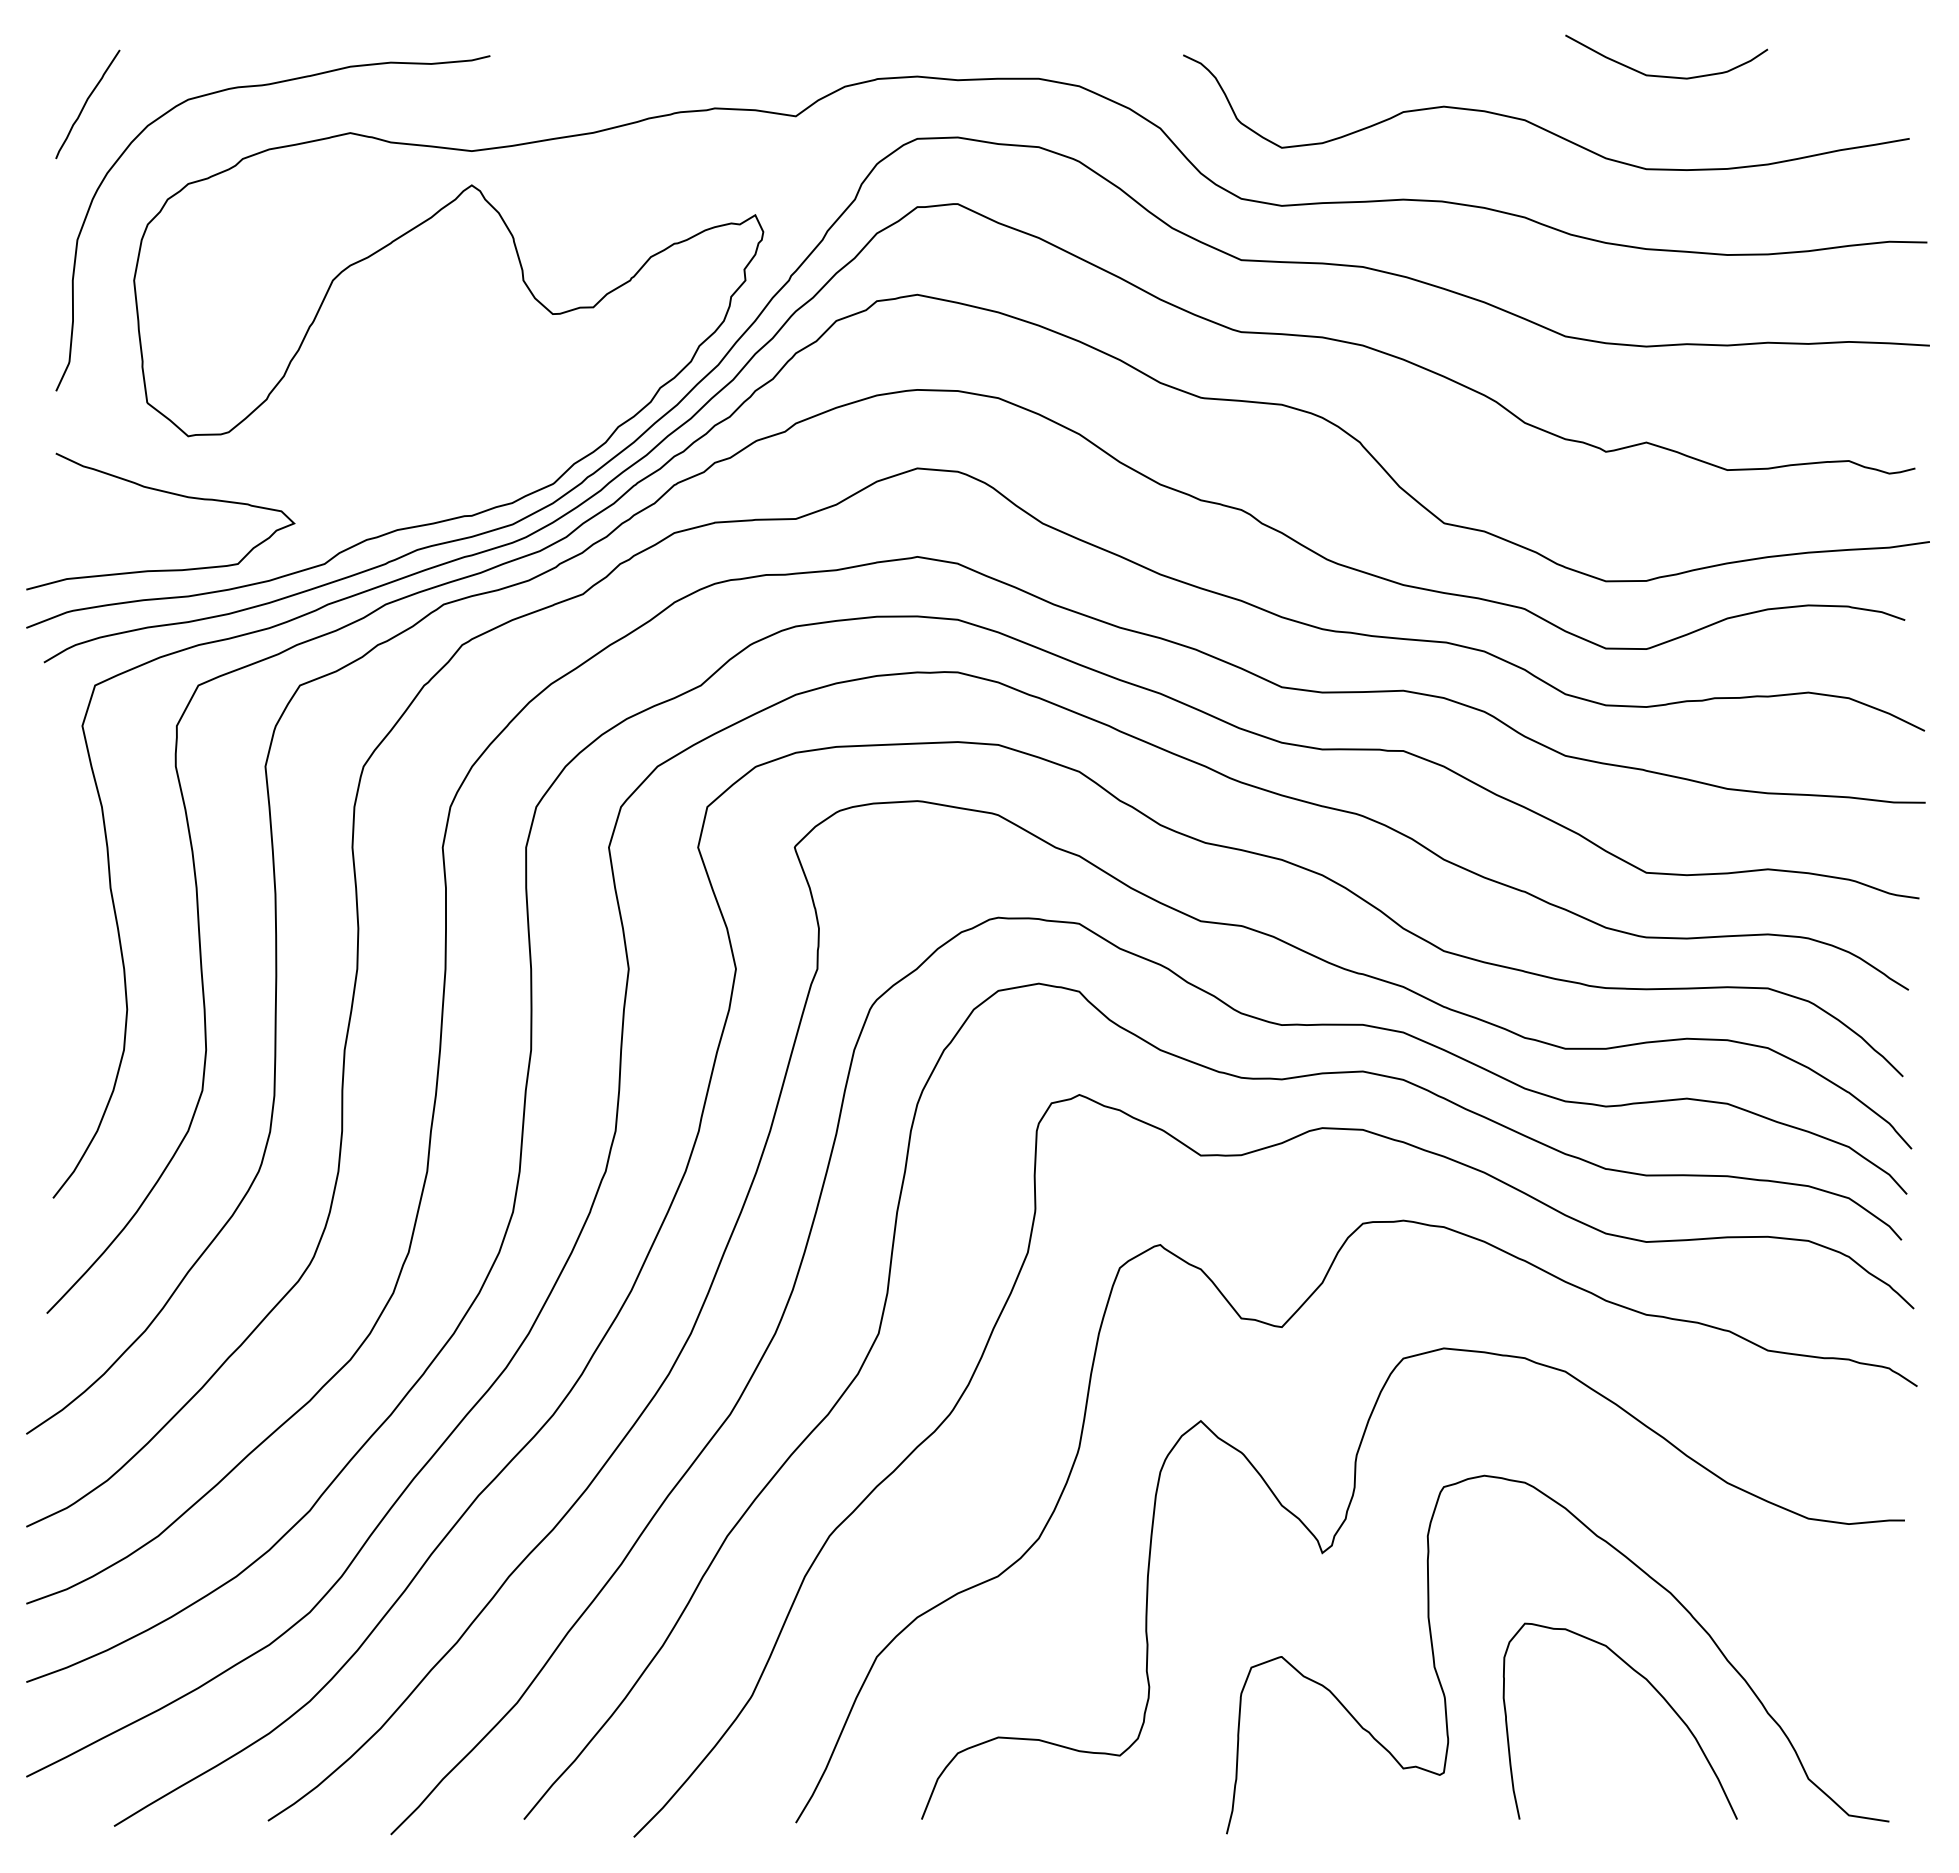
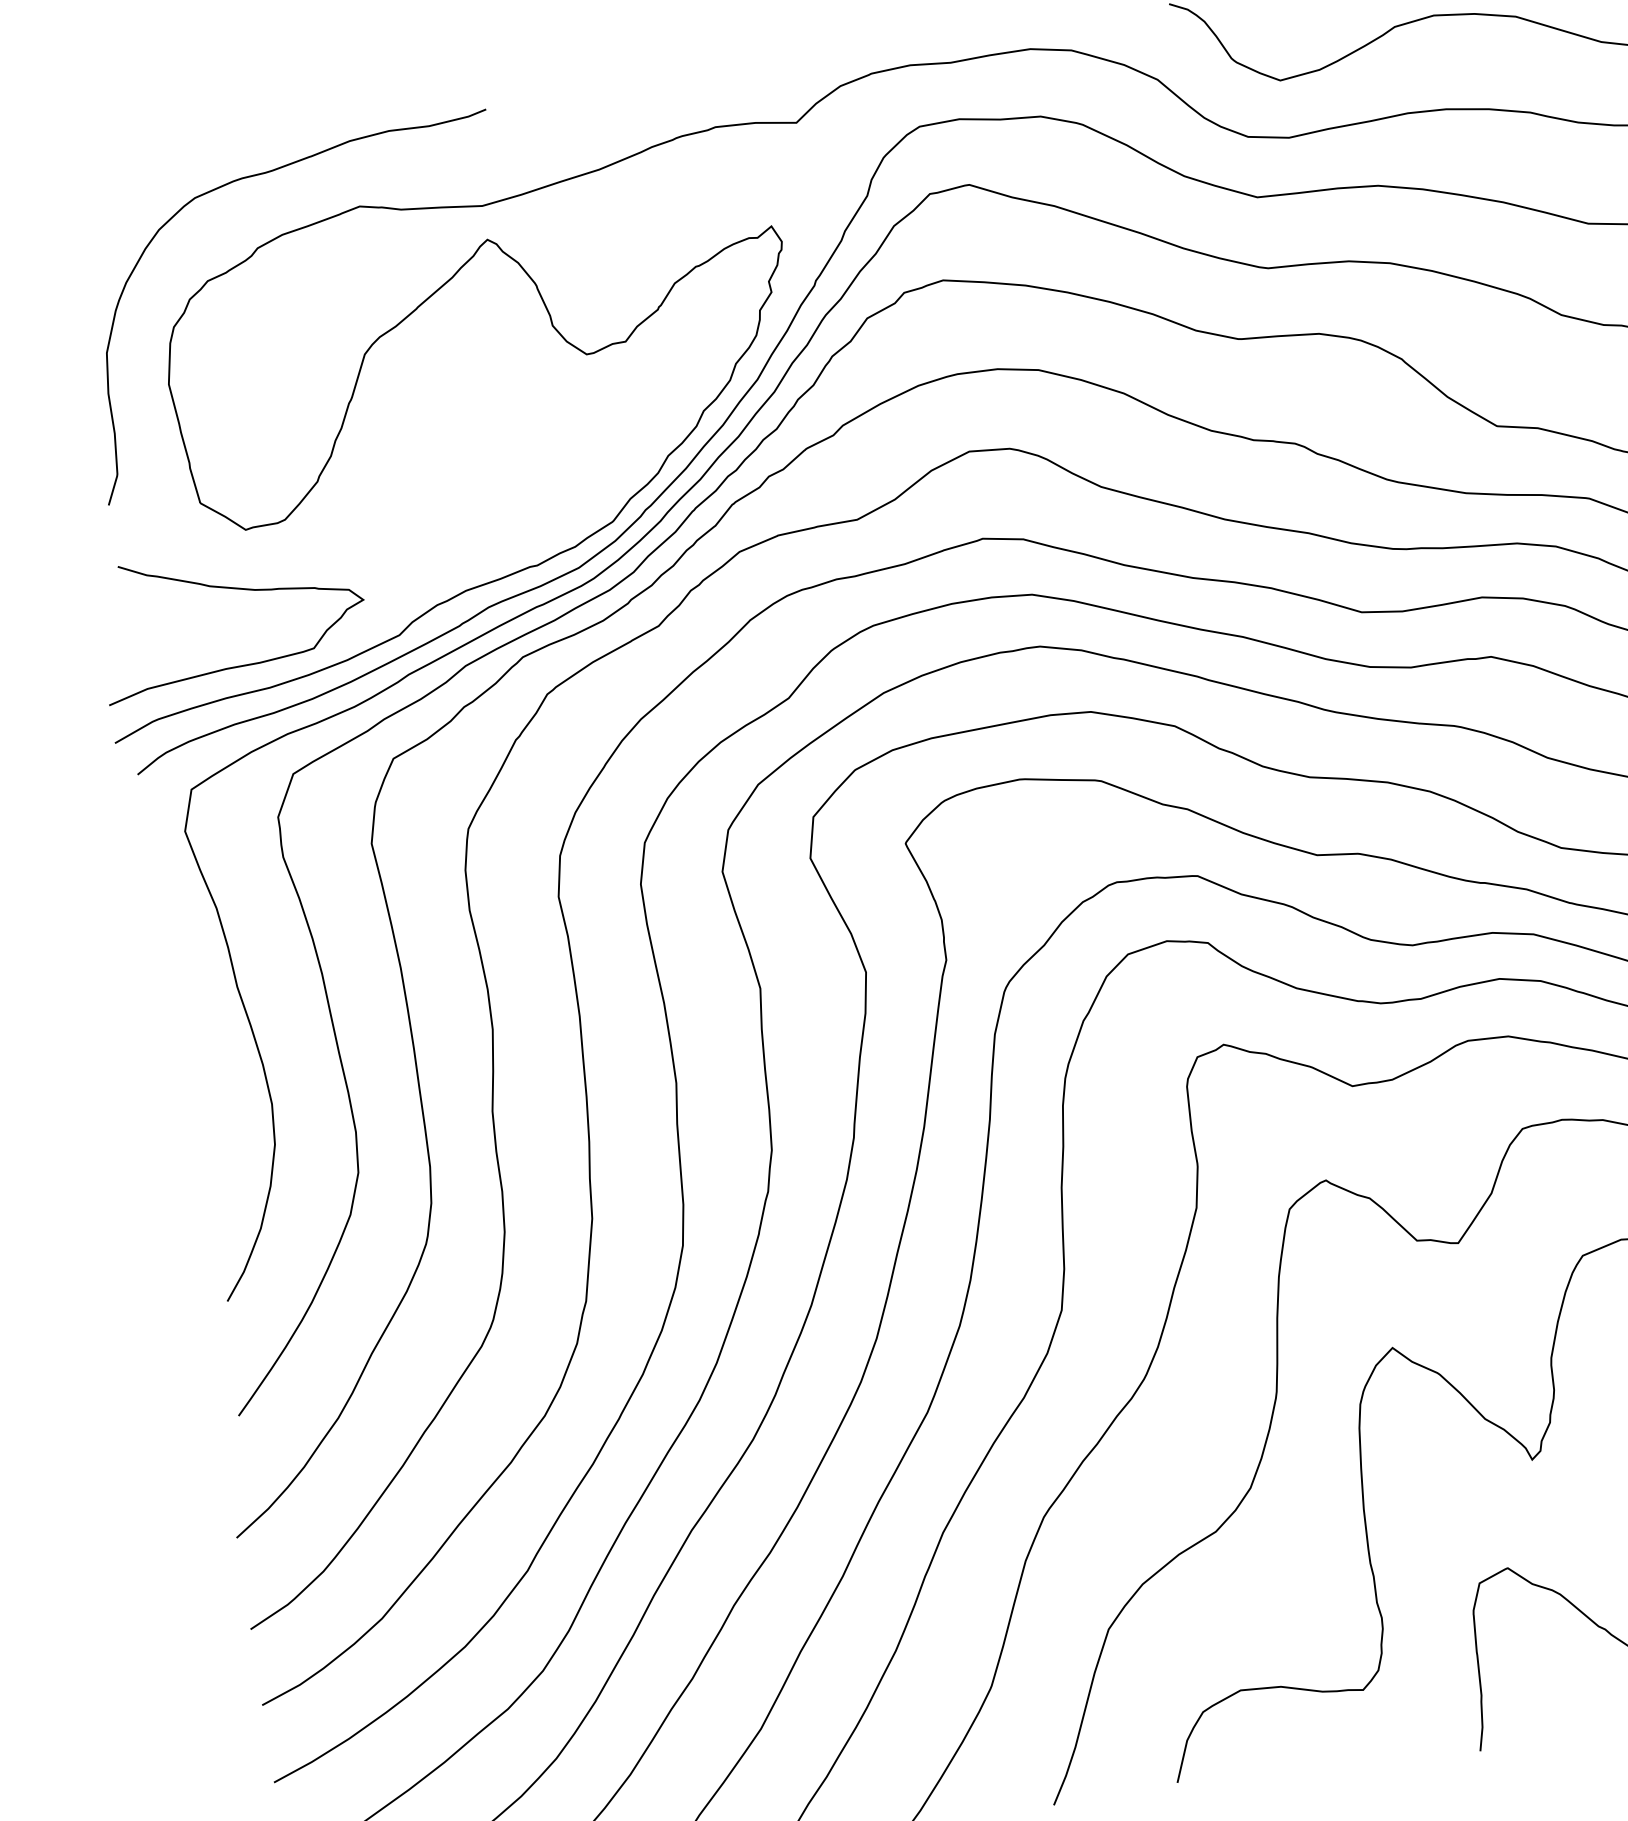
curve: (86, 103) -> (95, 217), removed

